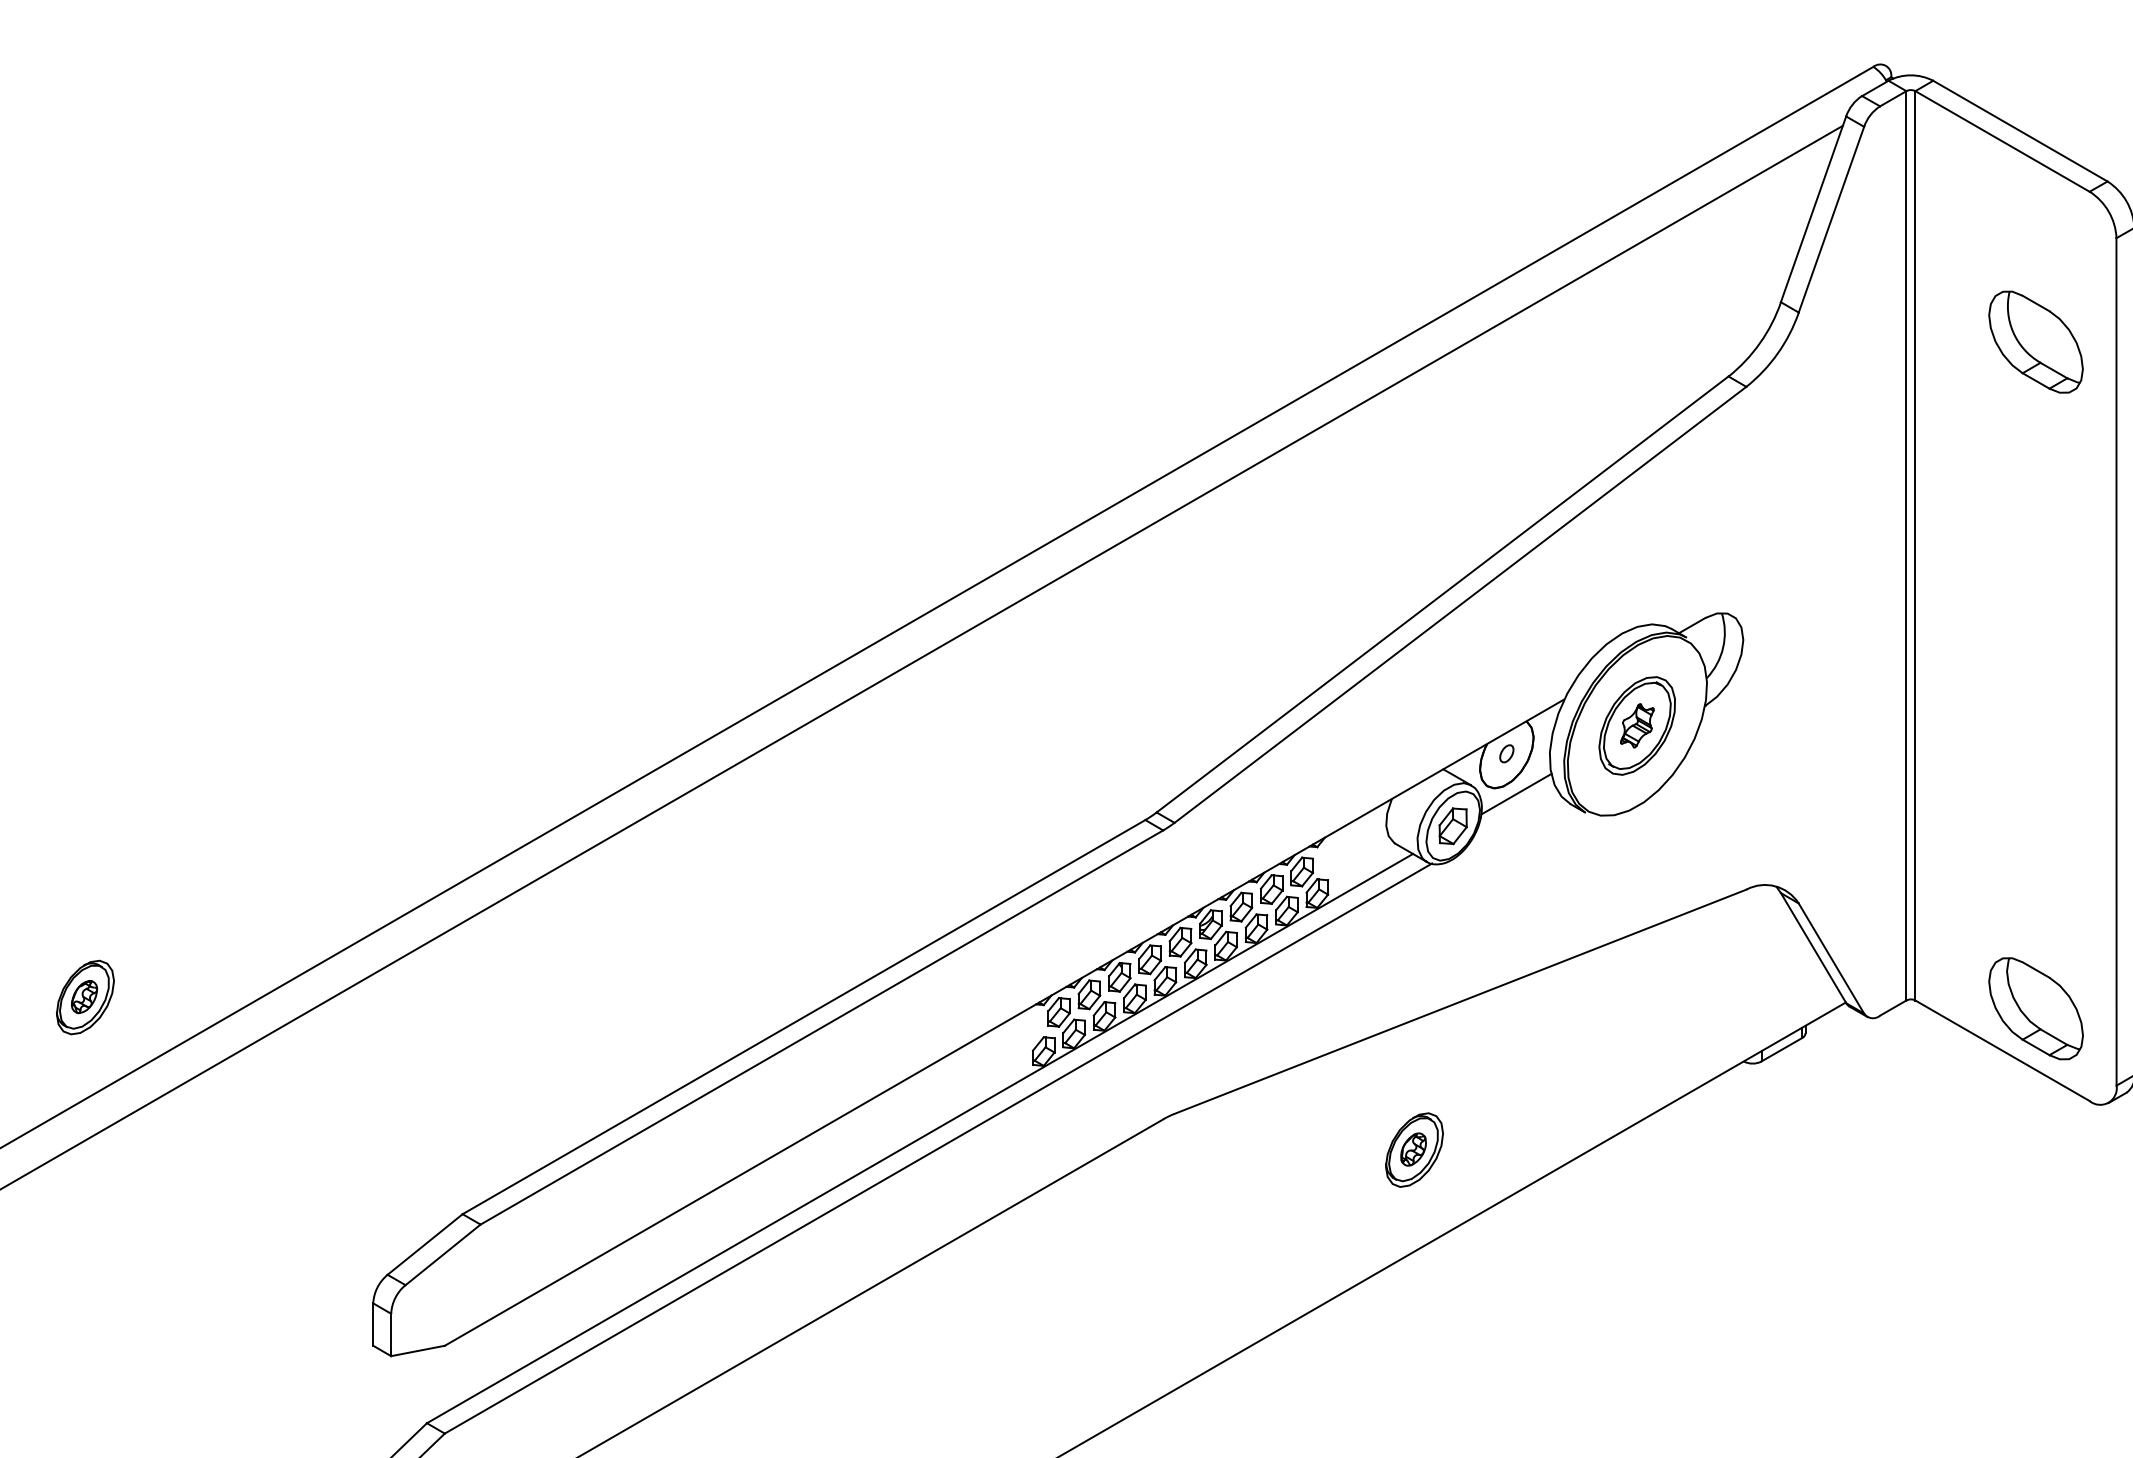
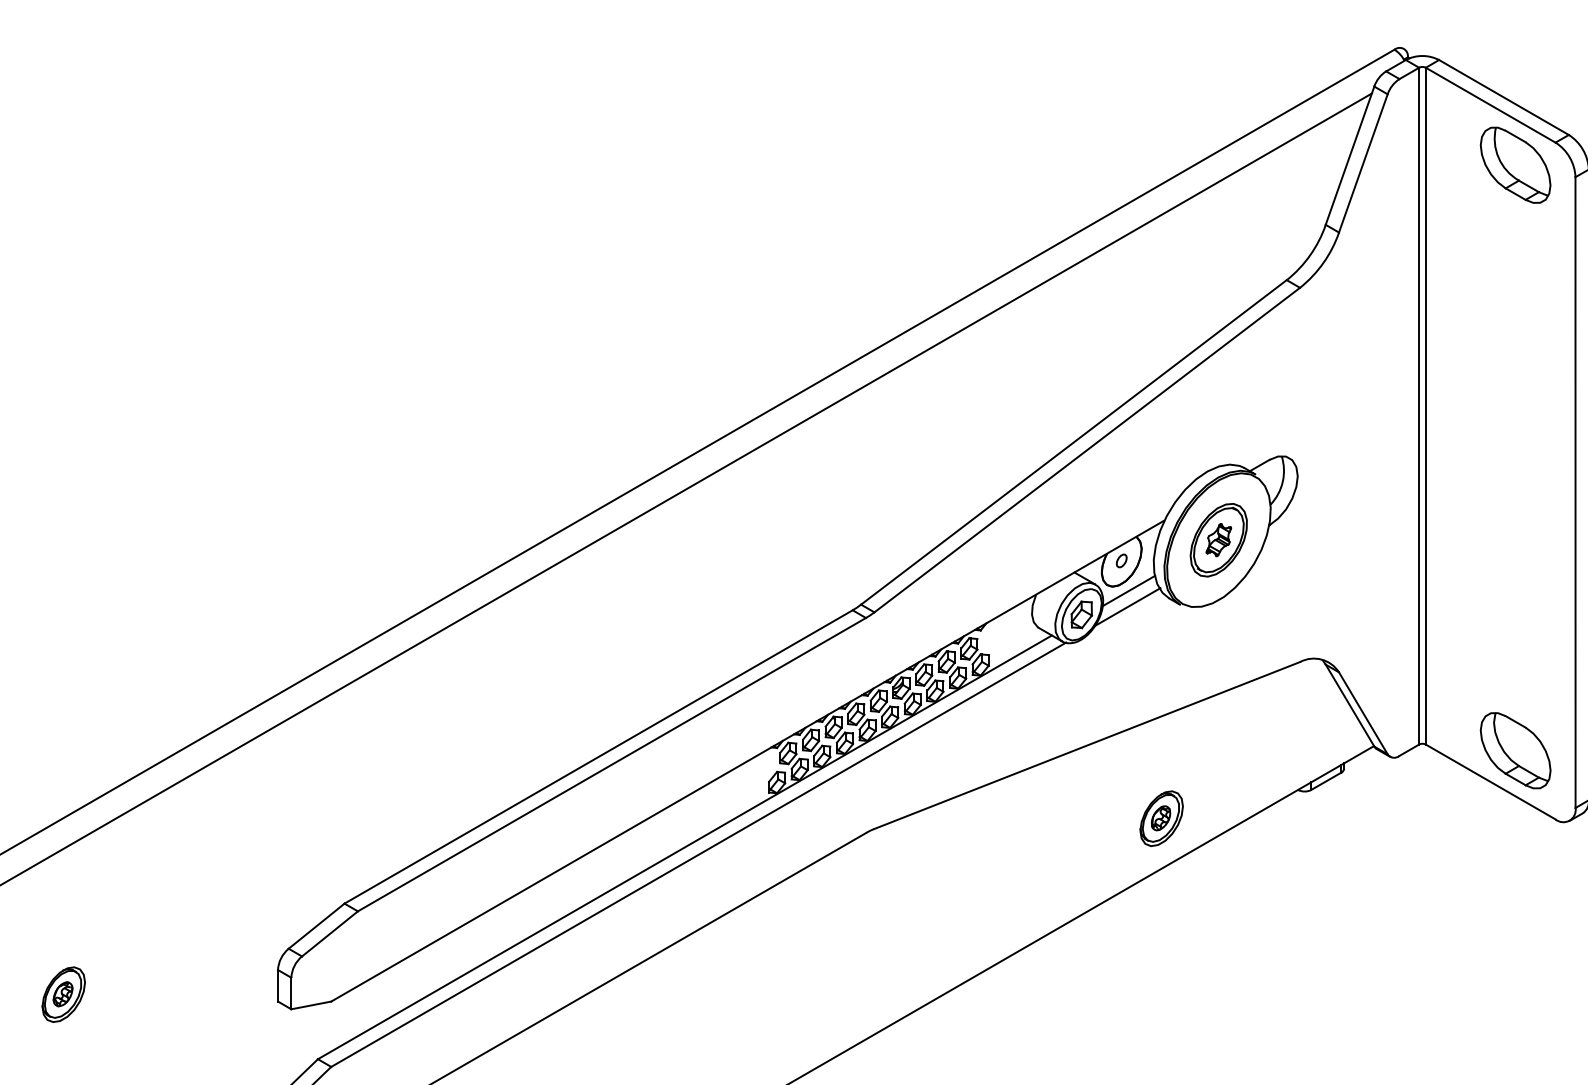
part: (2035, 341) -> (1515, 164), moved
line: (1514, 815) -> (1127, 606), added
part: (85, 997) -> (63, 994), moved
part: (1414, 1149) -> (1161, 818), moved

